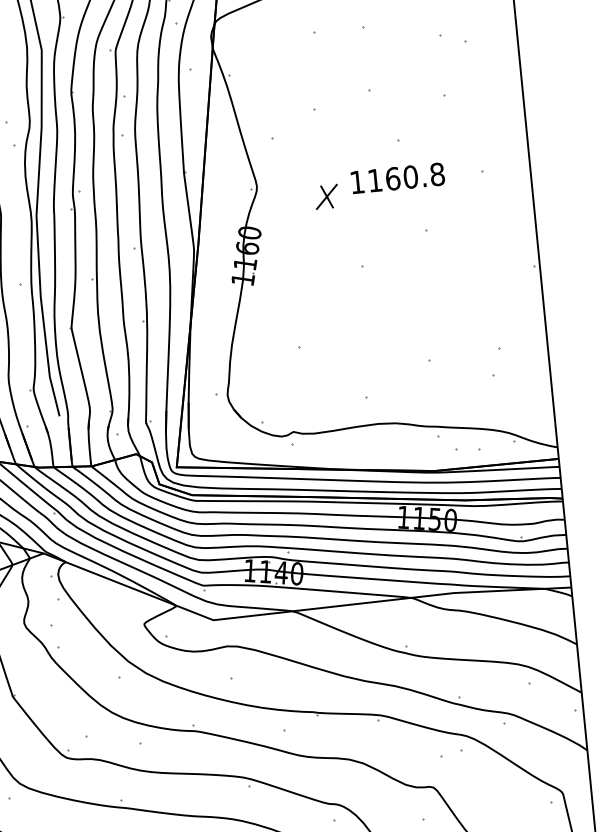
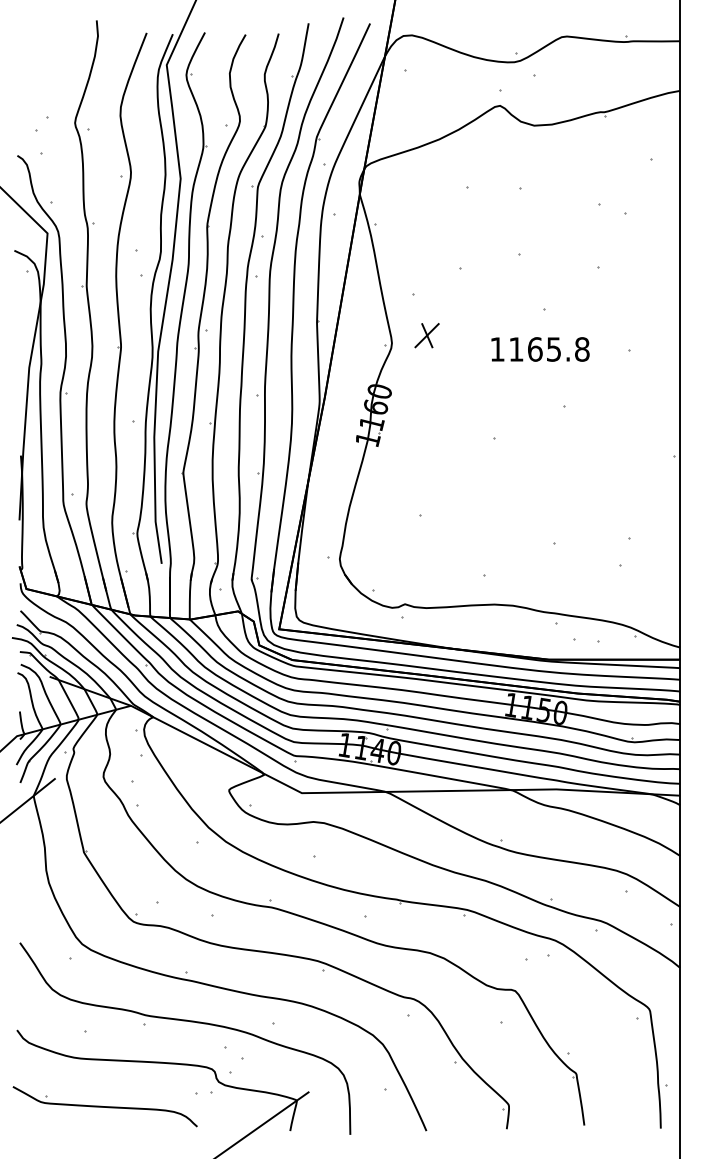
text: (410, 177) -> (553, 349), 1160.8 -> 1165.8
part: (326, 196) -> (426, 335), moved

